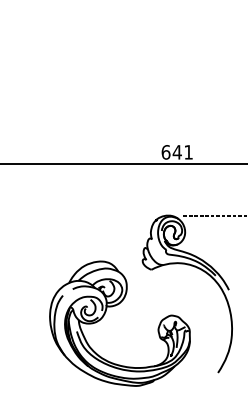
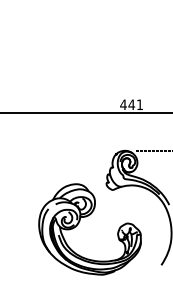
text: (165, 152) -> (123, 104), 641 -> 441

